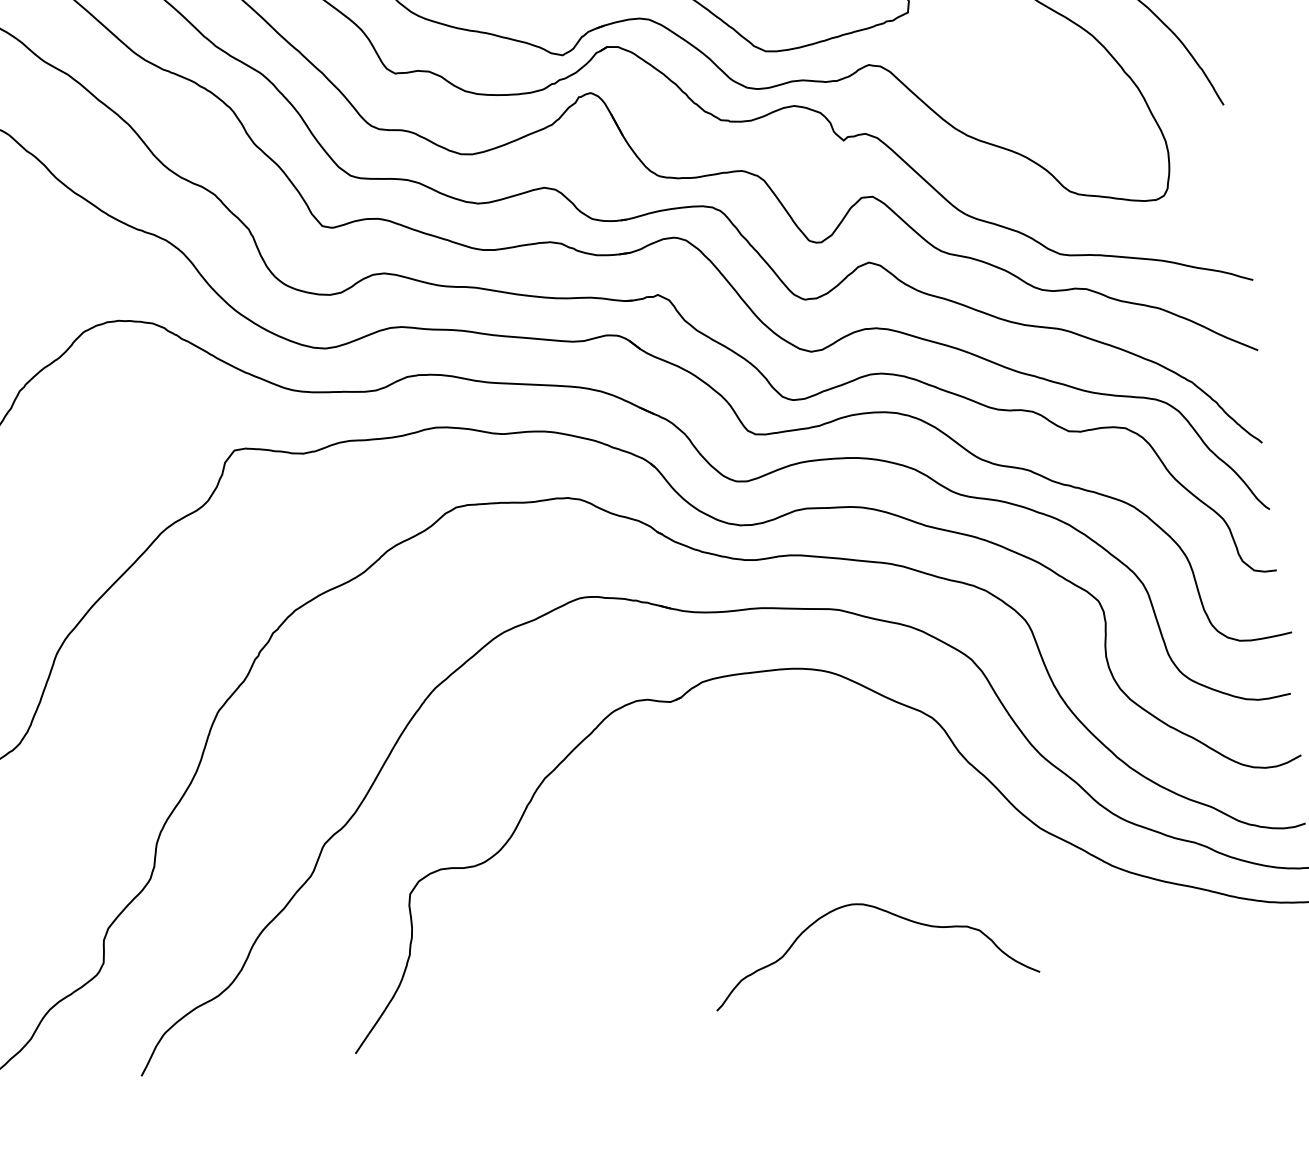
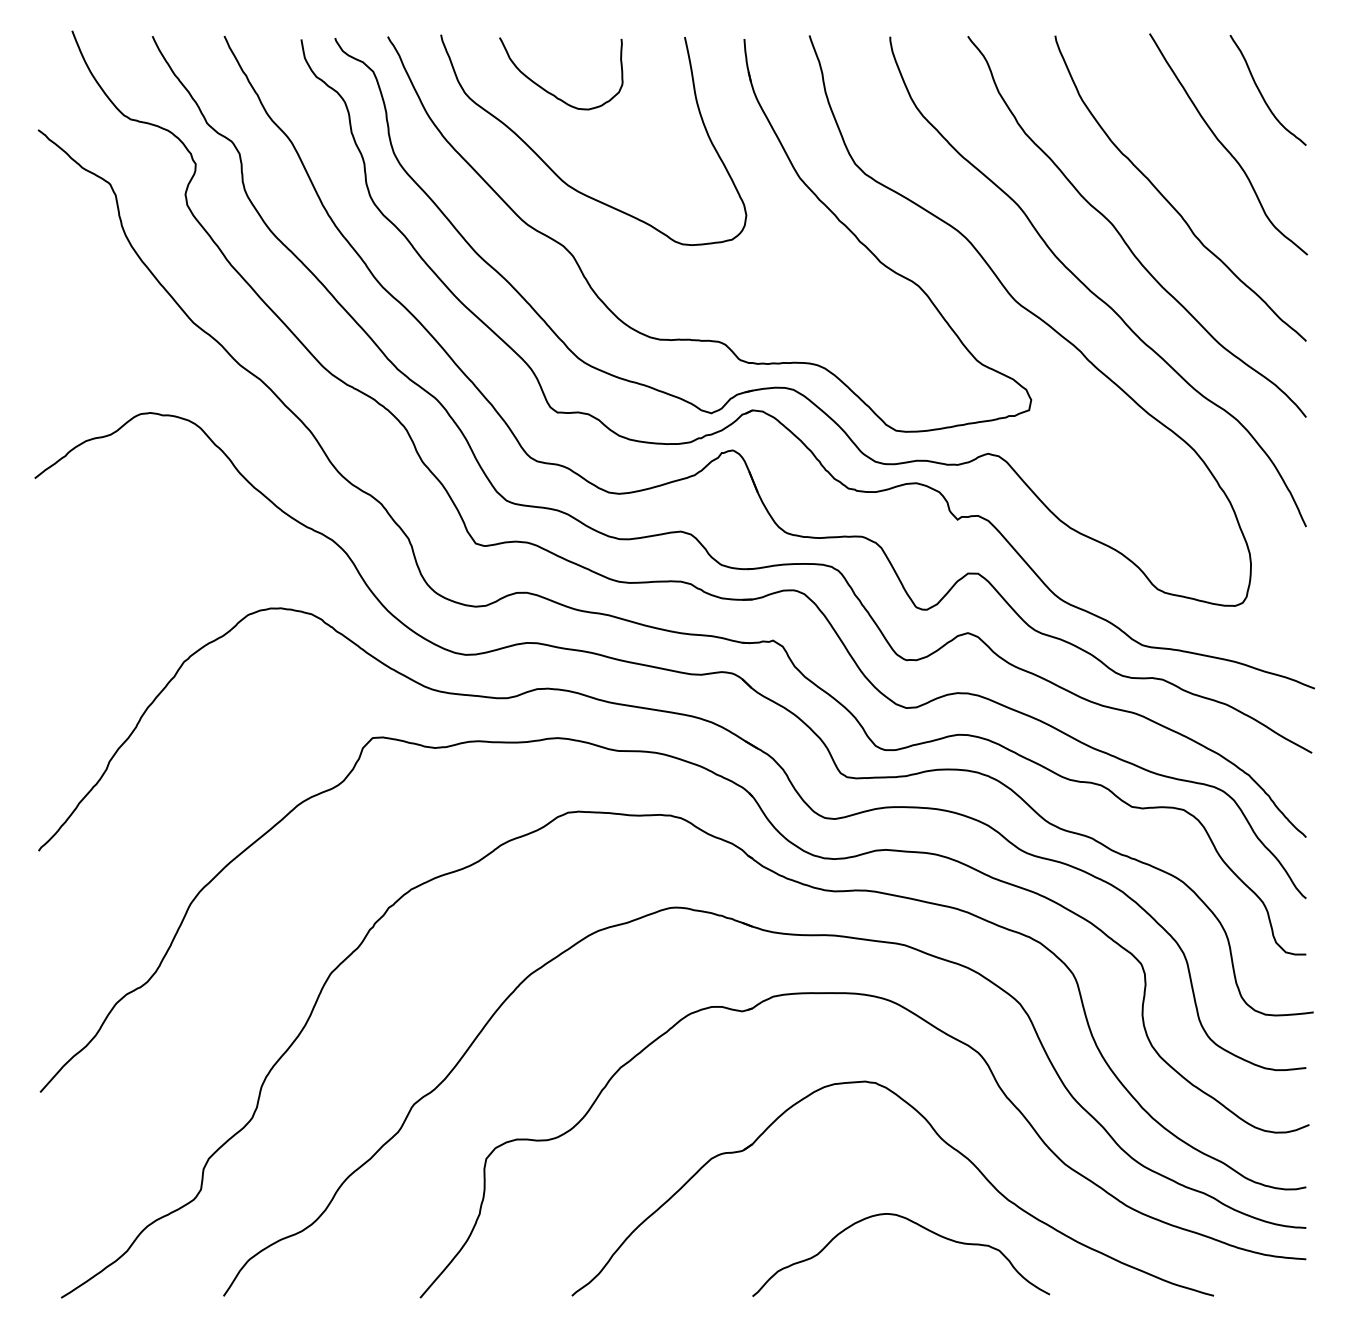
part: (901, 816) -> (940, 1139), added

